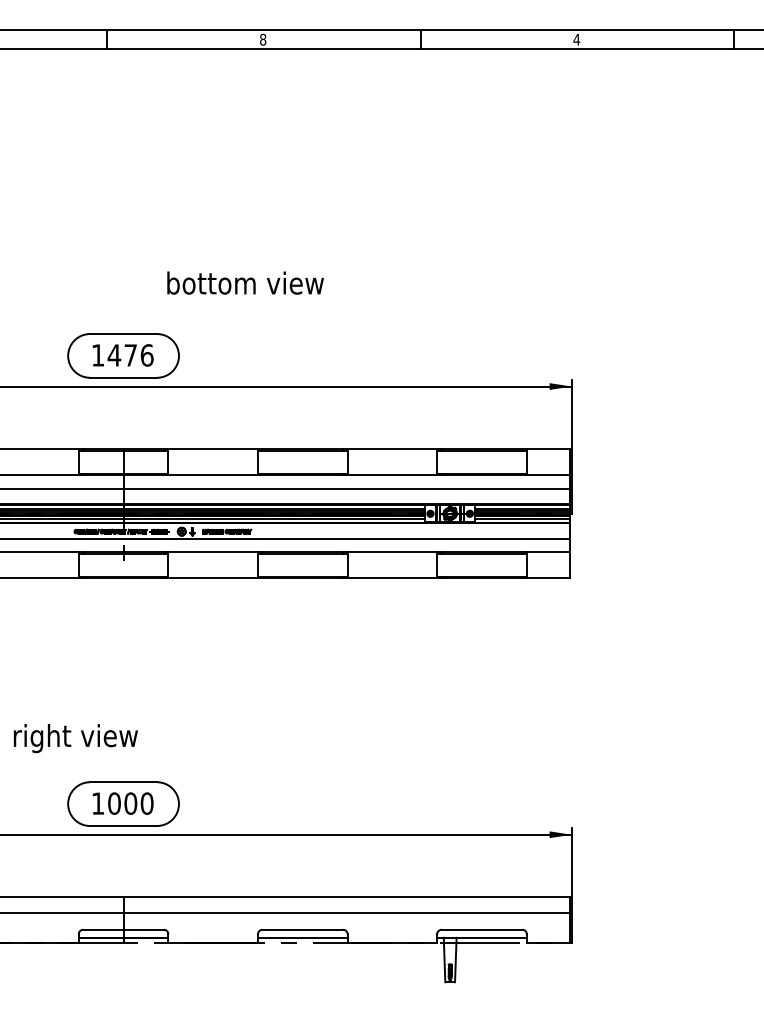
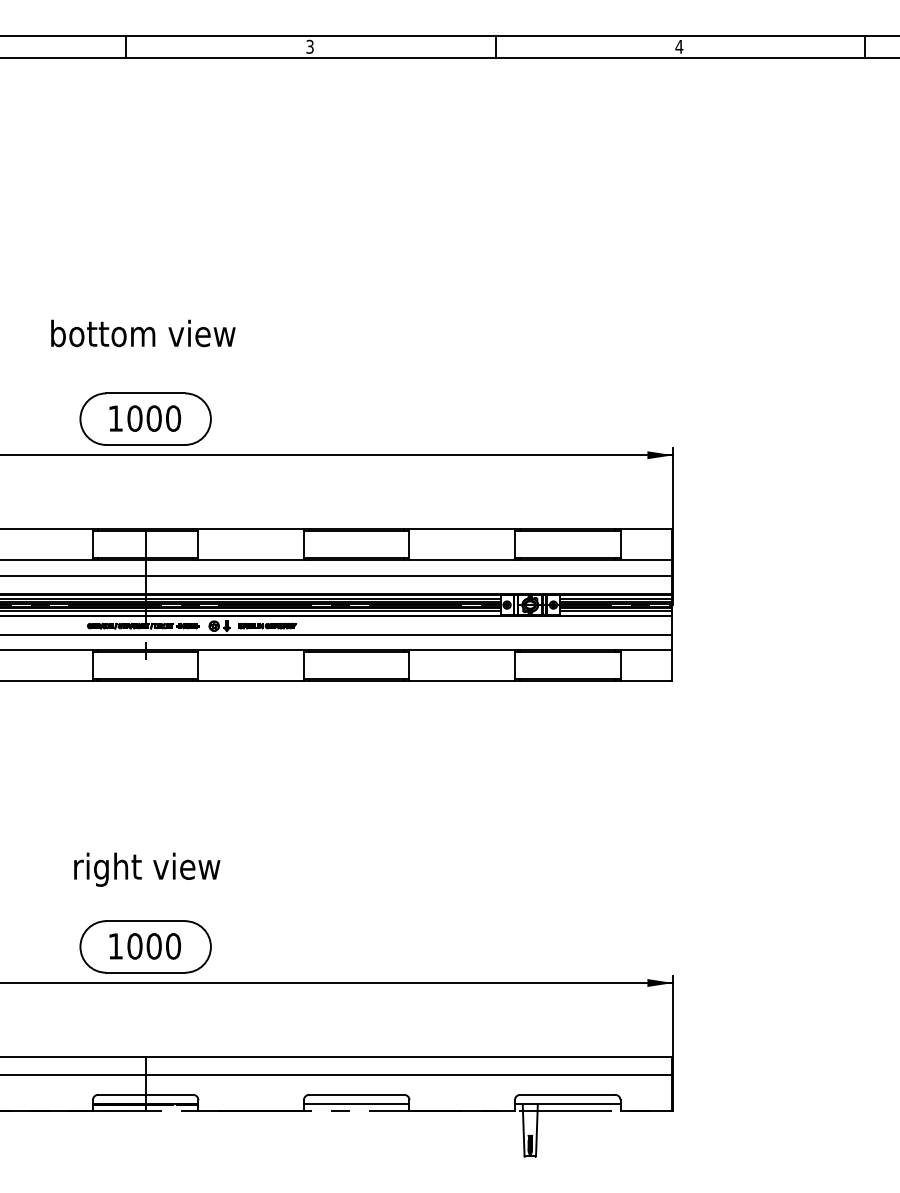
text: (263, 39) -> (310, 46), 8 -> 3
text: (245, 282) -> (143, 332), moved
text: (130, 355) -> (153, 418), 1476 -> 1000
text: (75, 738) -> (146, 869), moved

